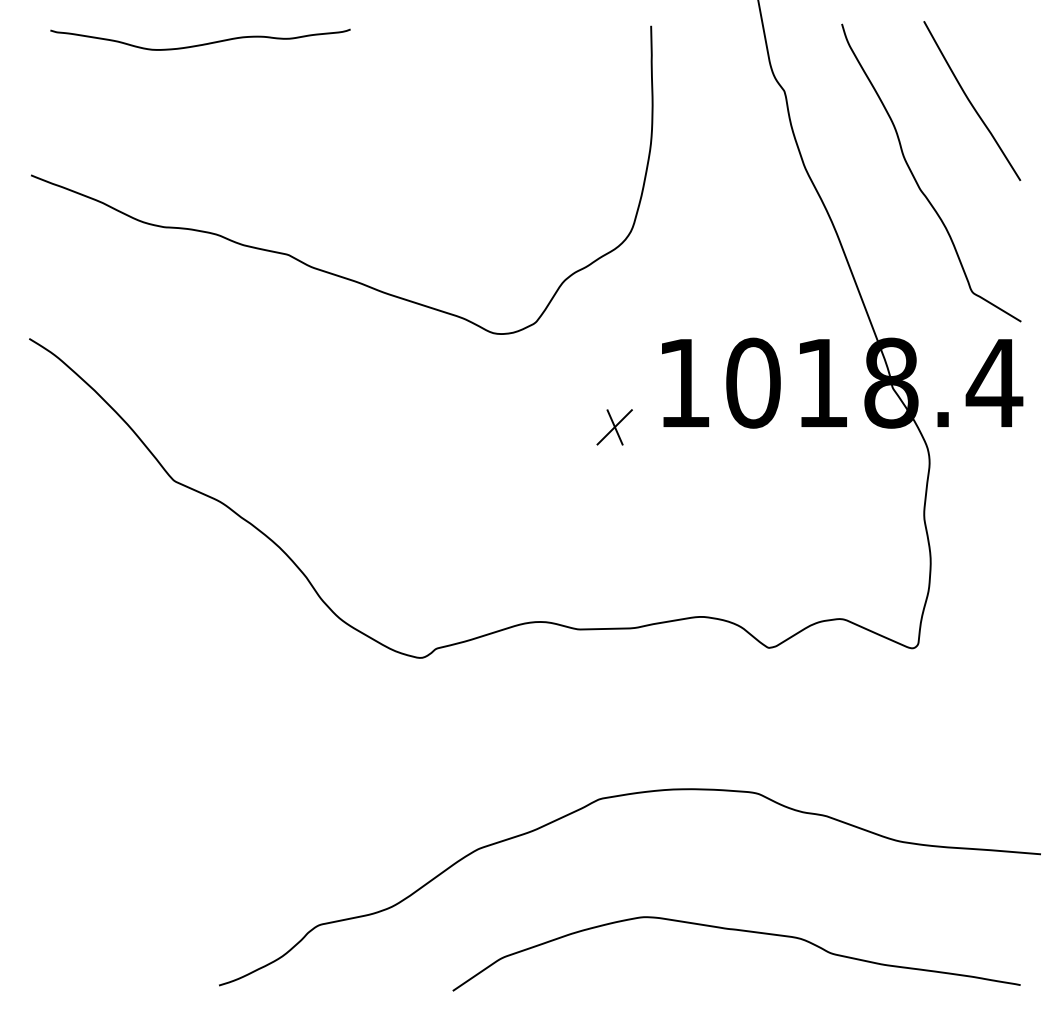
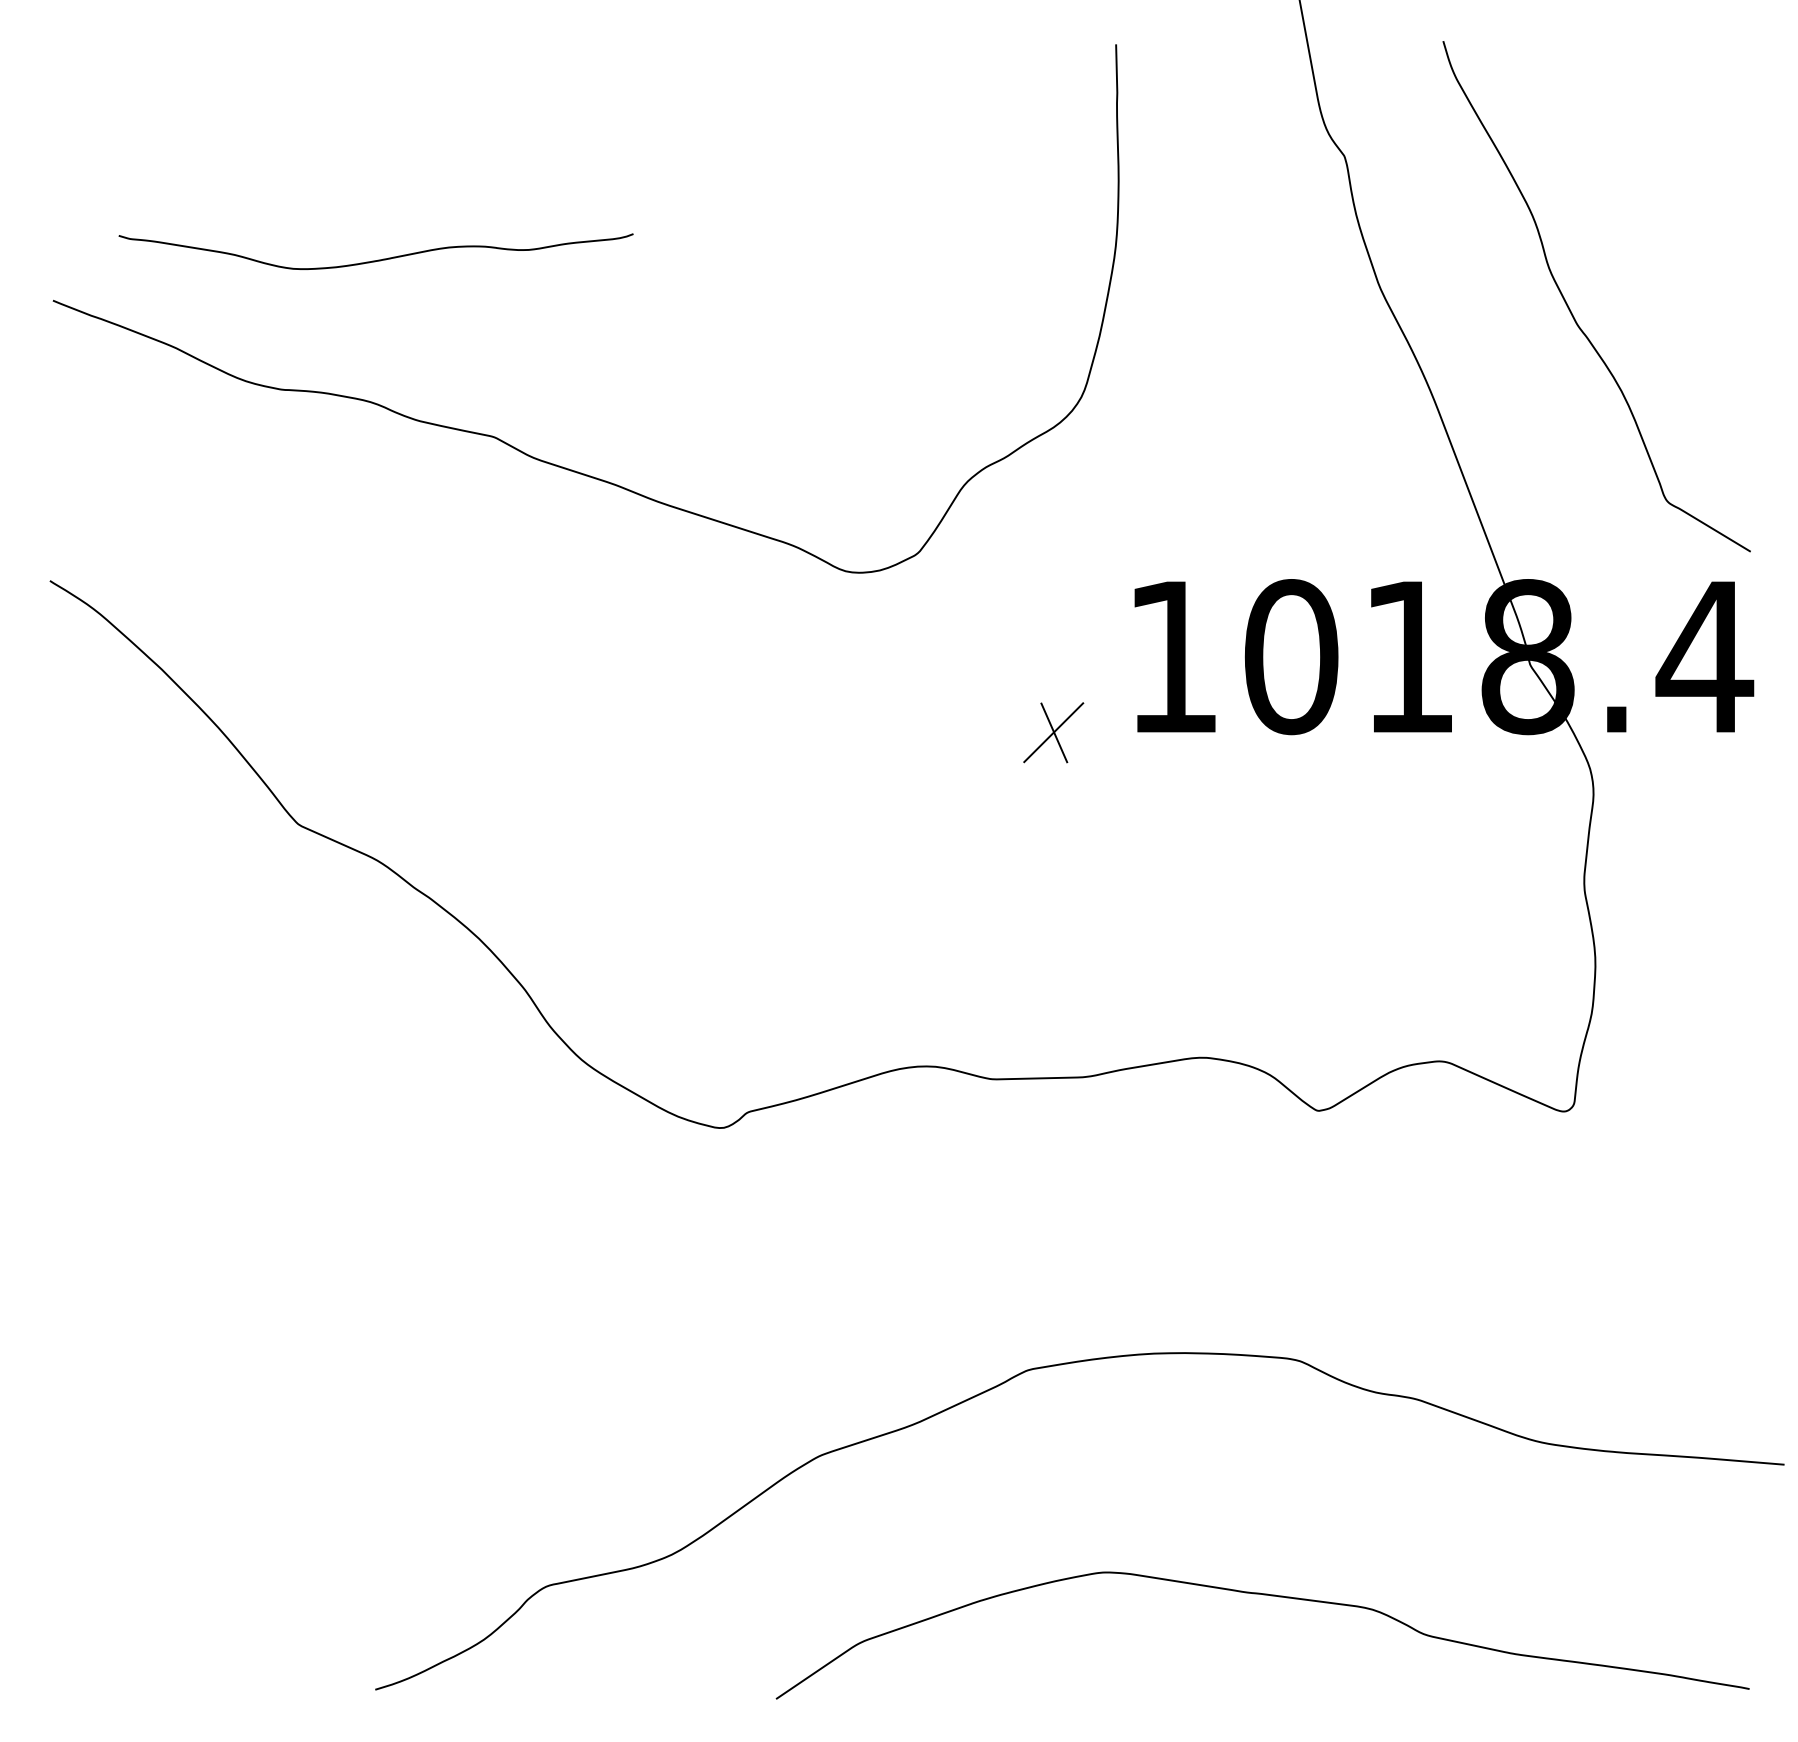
curve: (203, 43) -> (381, 258), moved
curve: (970, 100) -> (1663, 172), removed

